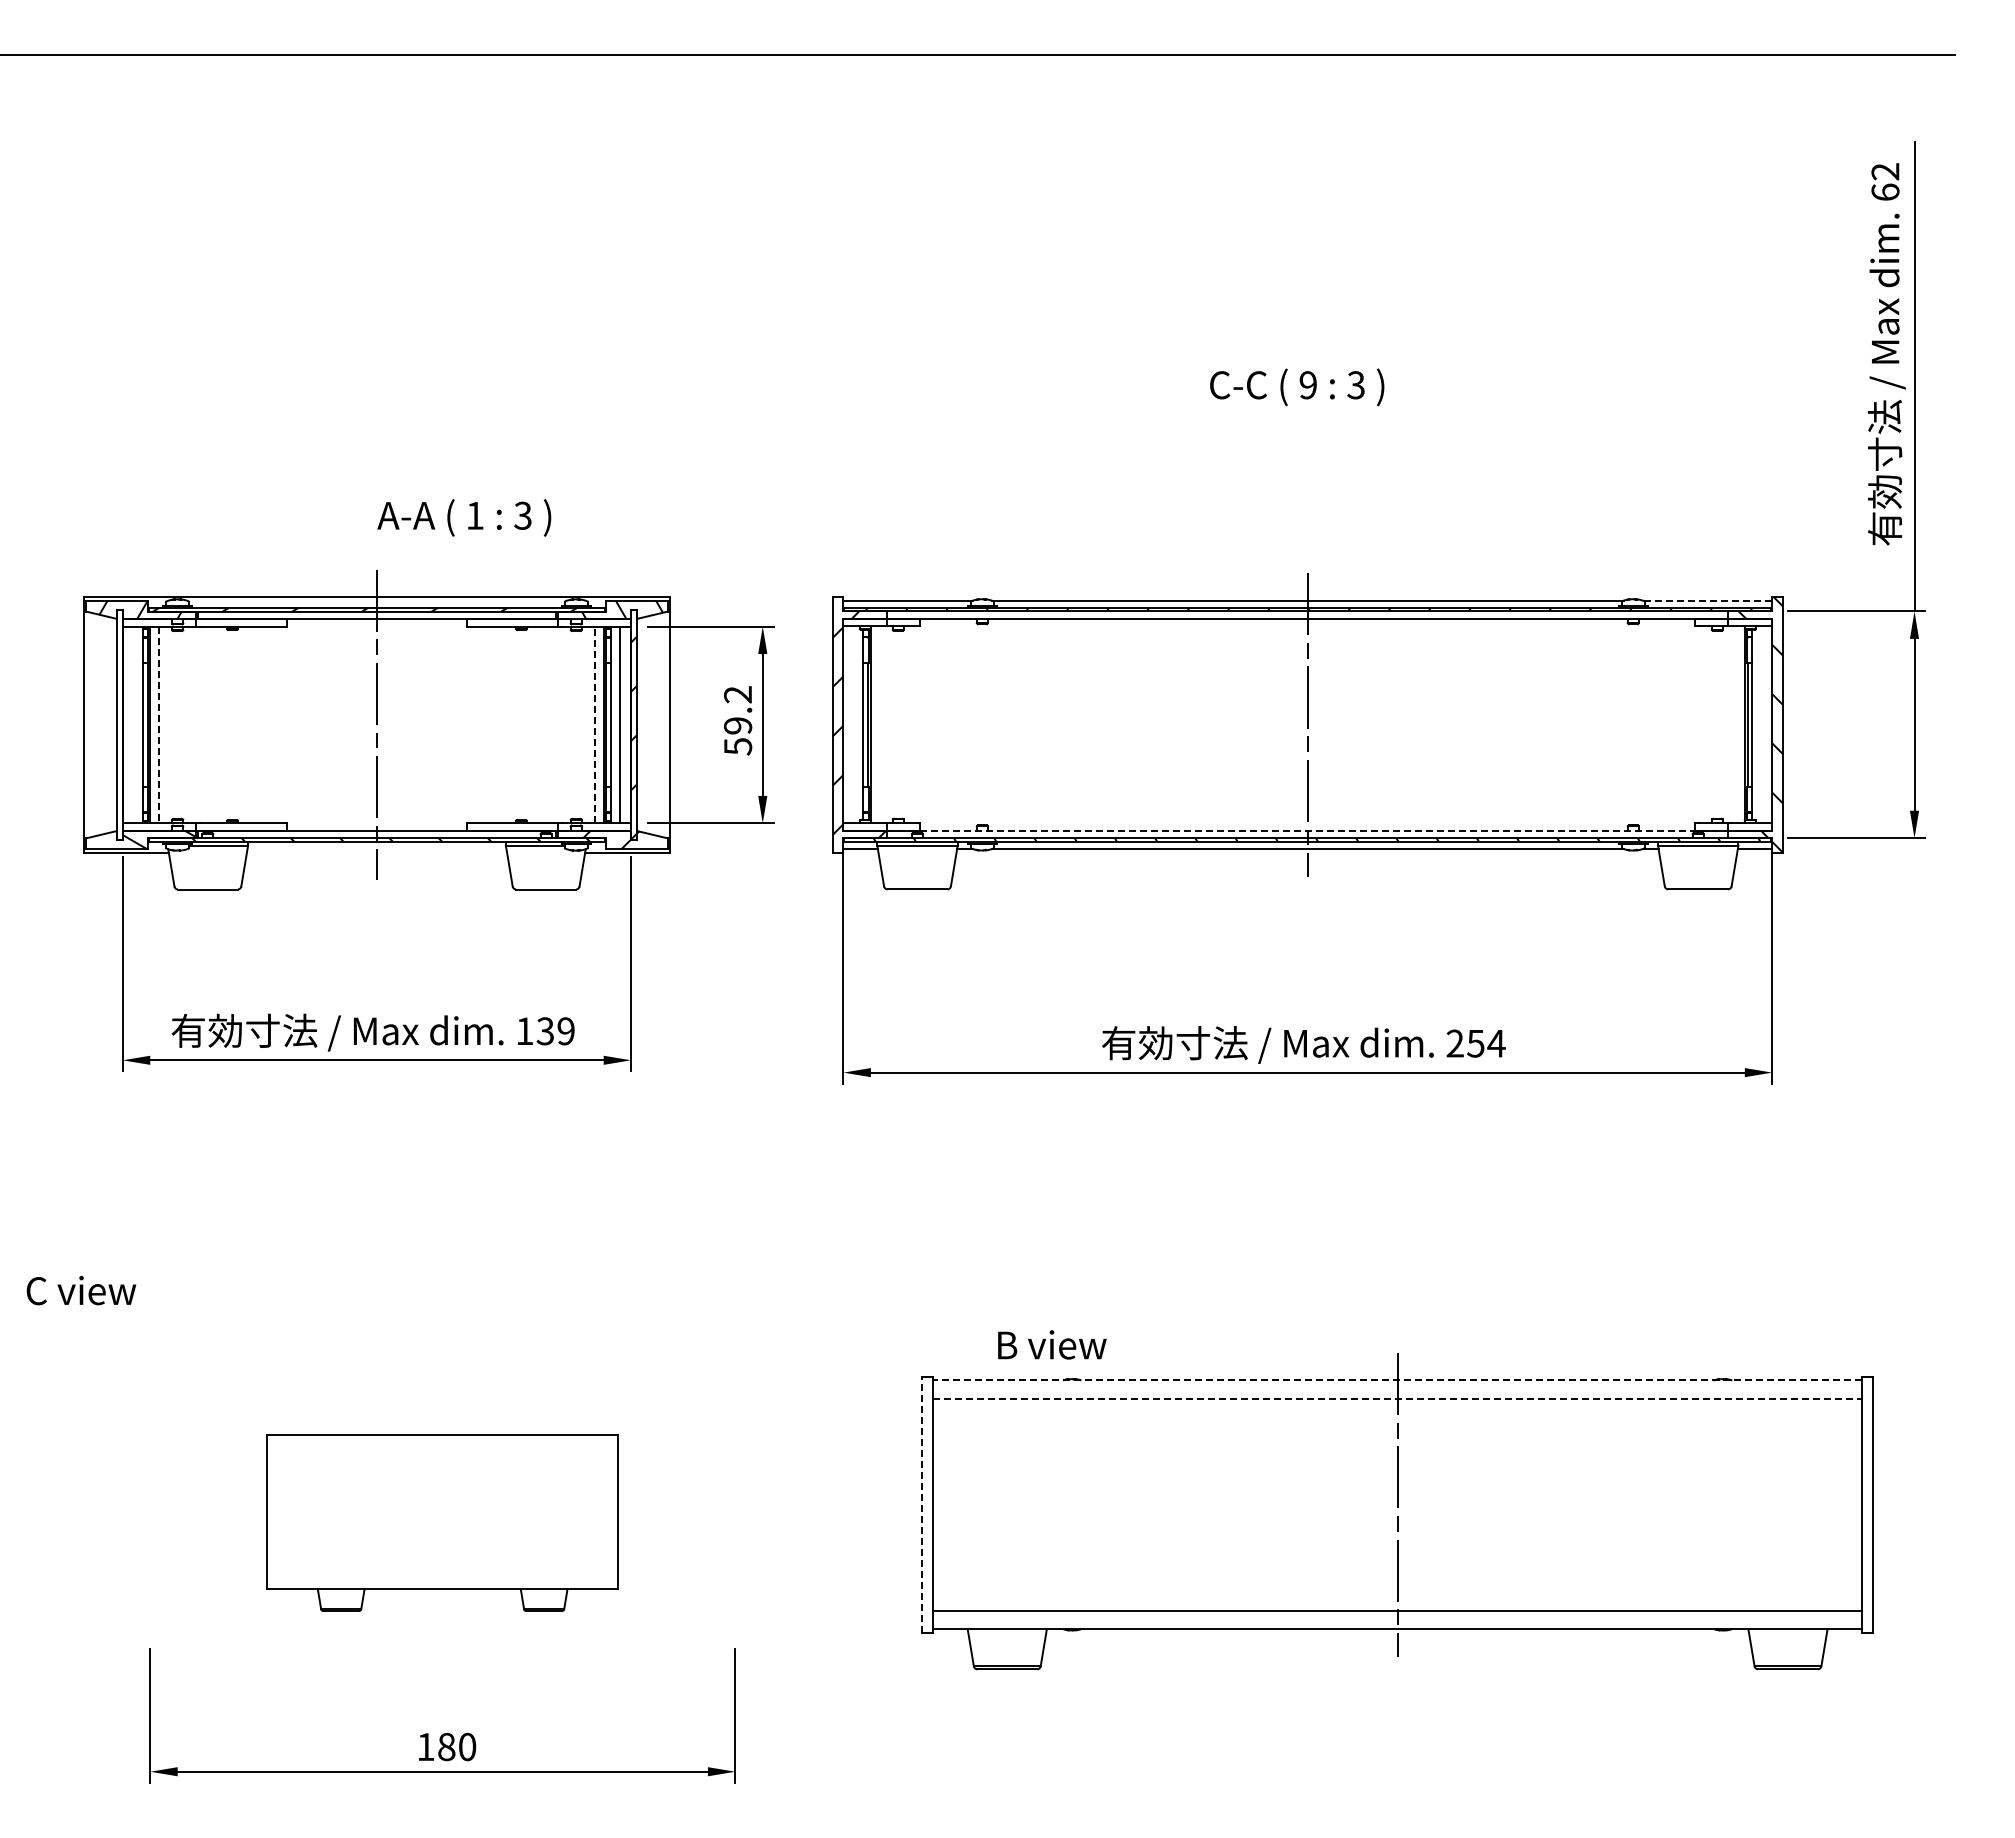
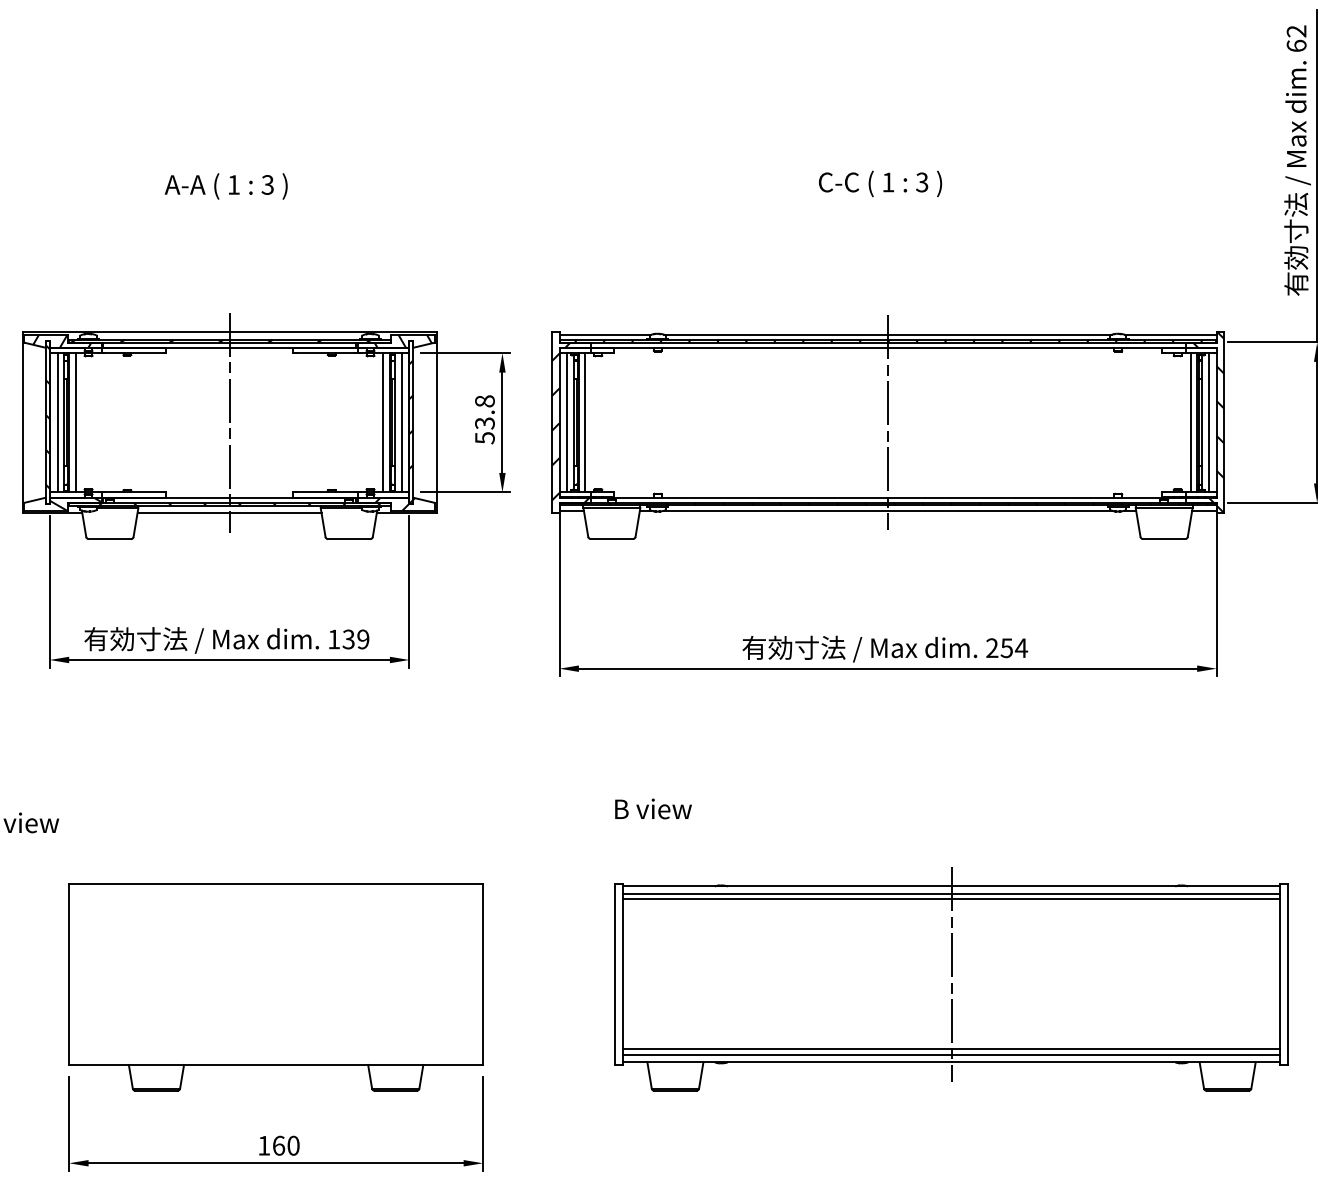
text: (1307, 385) -> (887, 182), 9 -> 1
text: (464, 517) -> (226, 186), moved
line: (1707, 600) -> (1170, 334), dashed -> solid
text: (738, 710) -> (485, 412), 59.2 -> 53.8
hatch: (119, 716) -> (47, 416), added
line: (133, 724) -> (57, 422), added
line: (594, 724) -> (383, 422), dashed -> solid
line: (854, 724) -> (567, 422), added
line: (880, 724) -> (585, 422), added
line: (1735, 724) -> (1190, 422), added
line: (1761, 724) -> (1208, 422), added
line: (159, 725) -> (75, 423), dashed -> solid
line: (1307, 830) -> (887, 497), dashed -> solid
line: (376, 852) -> (229, 512), added
text: (1052, 1344) -> (653, 808), moved
line: (1397, 1380) -> (951, 886), dashed -> solid
line: (1397, 1391) -> (951, 894), added
line: (1398, 1398) -> (952, 899), dashed -> solid
line: (922, 1504) -> (615, 974), dashed -> solid
part: (442, 1523) -> (275, 987), size x1.67
line: (1397, 1618) -> (951, 1054), added
text: (446, 1746) -> (278, 1145), 180 -> 160

